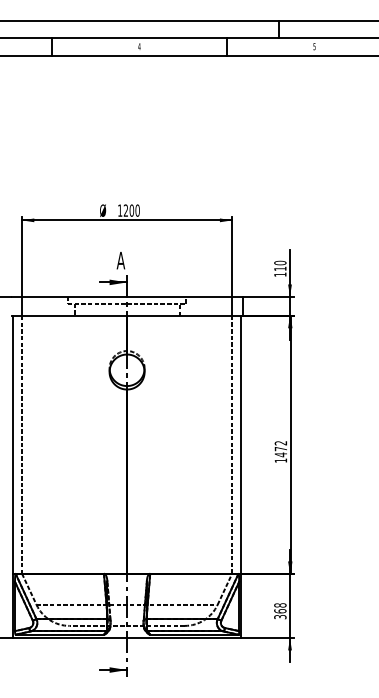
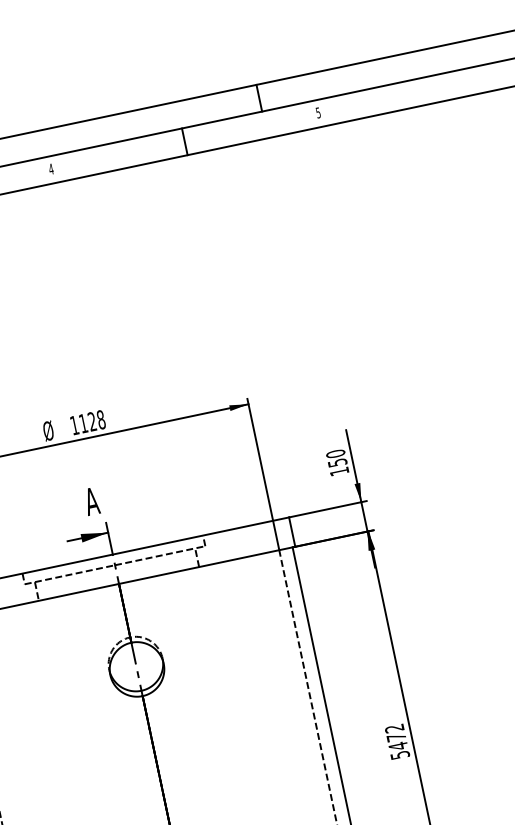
text: (131, 210) -> (91, 421), 1200 -> 1128
text: (280, 268) -> (337, 462), 110 -> 150
text: (280, 460) -> (399, 755), 1472 -> 5472

